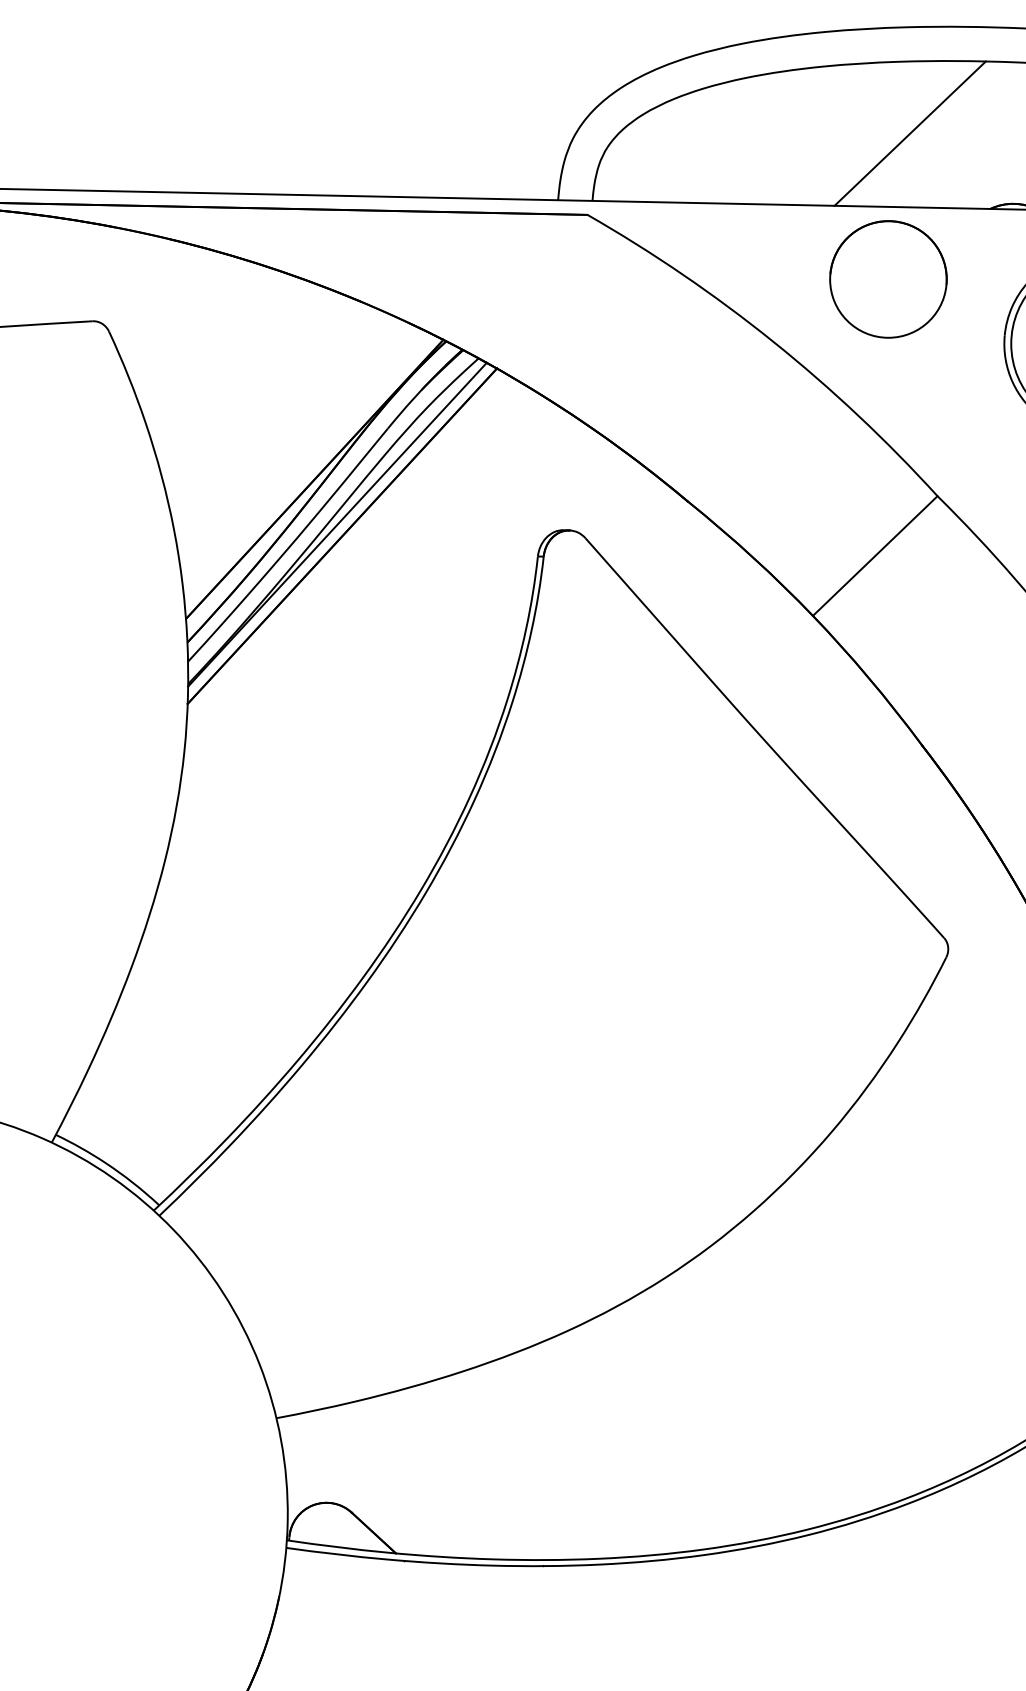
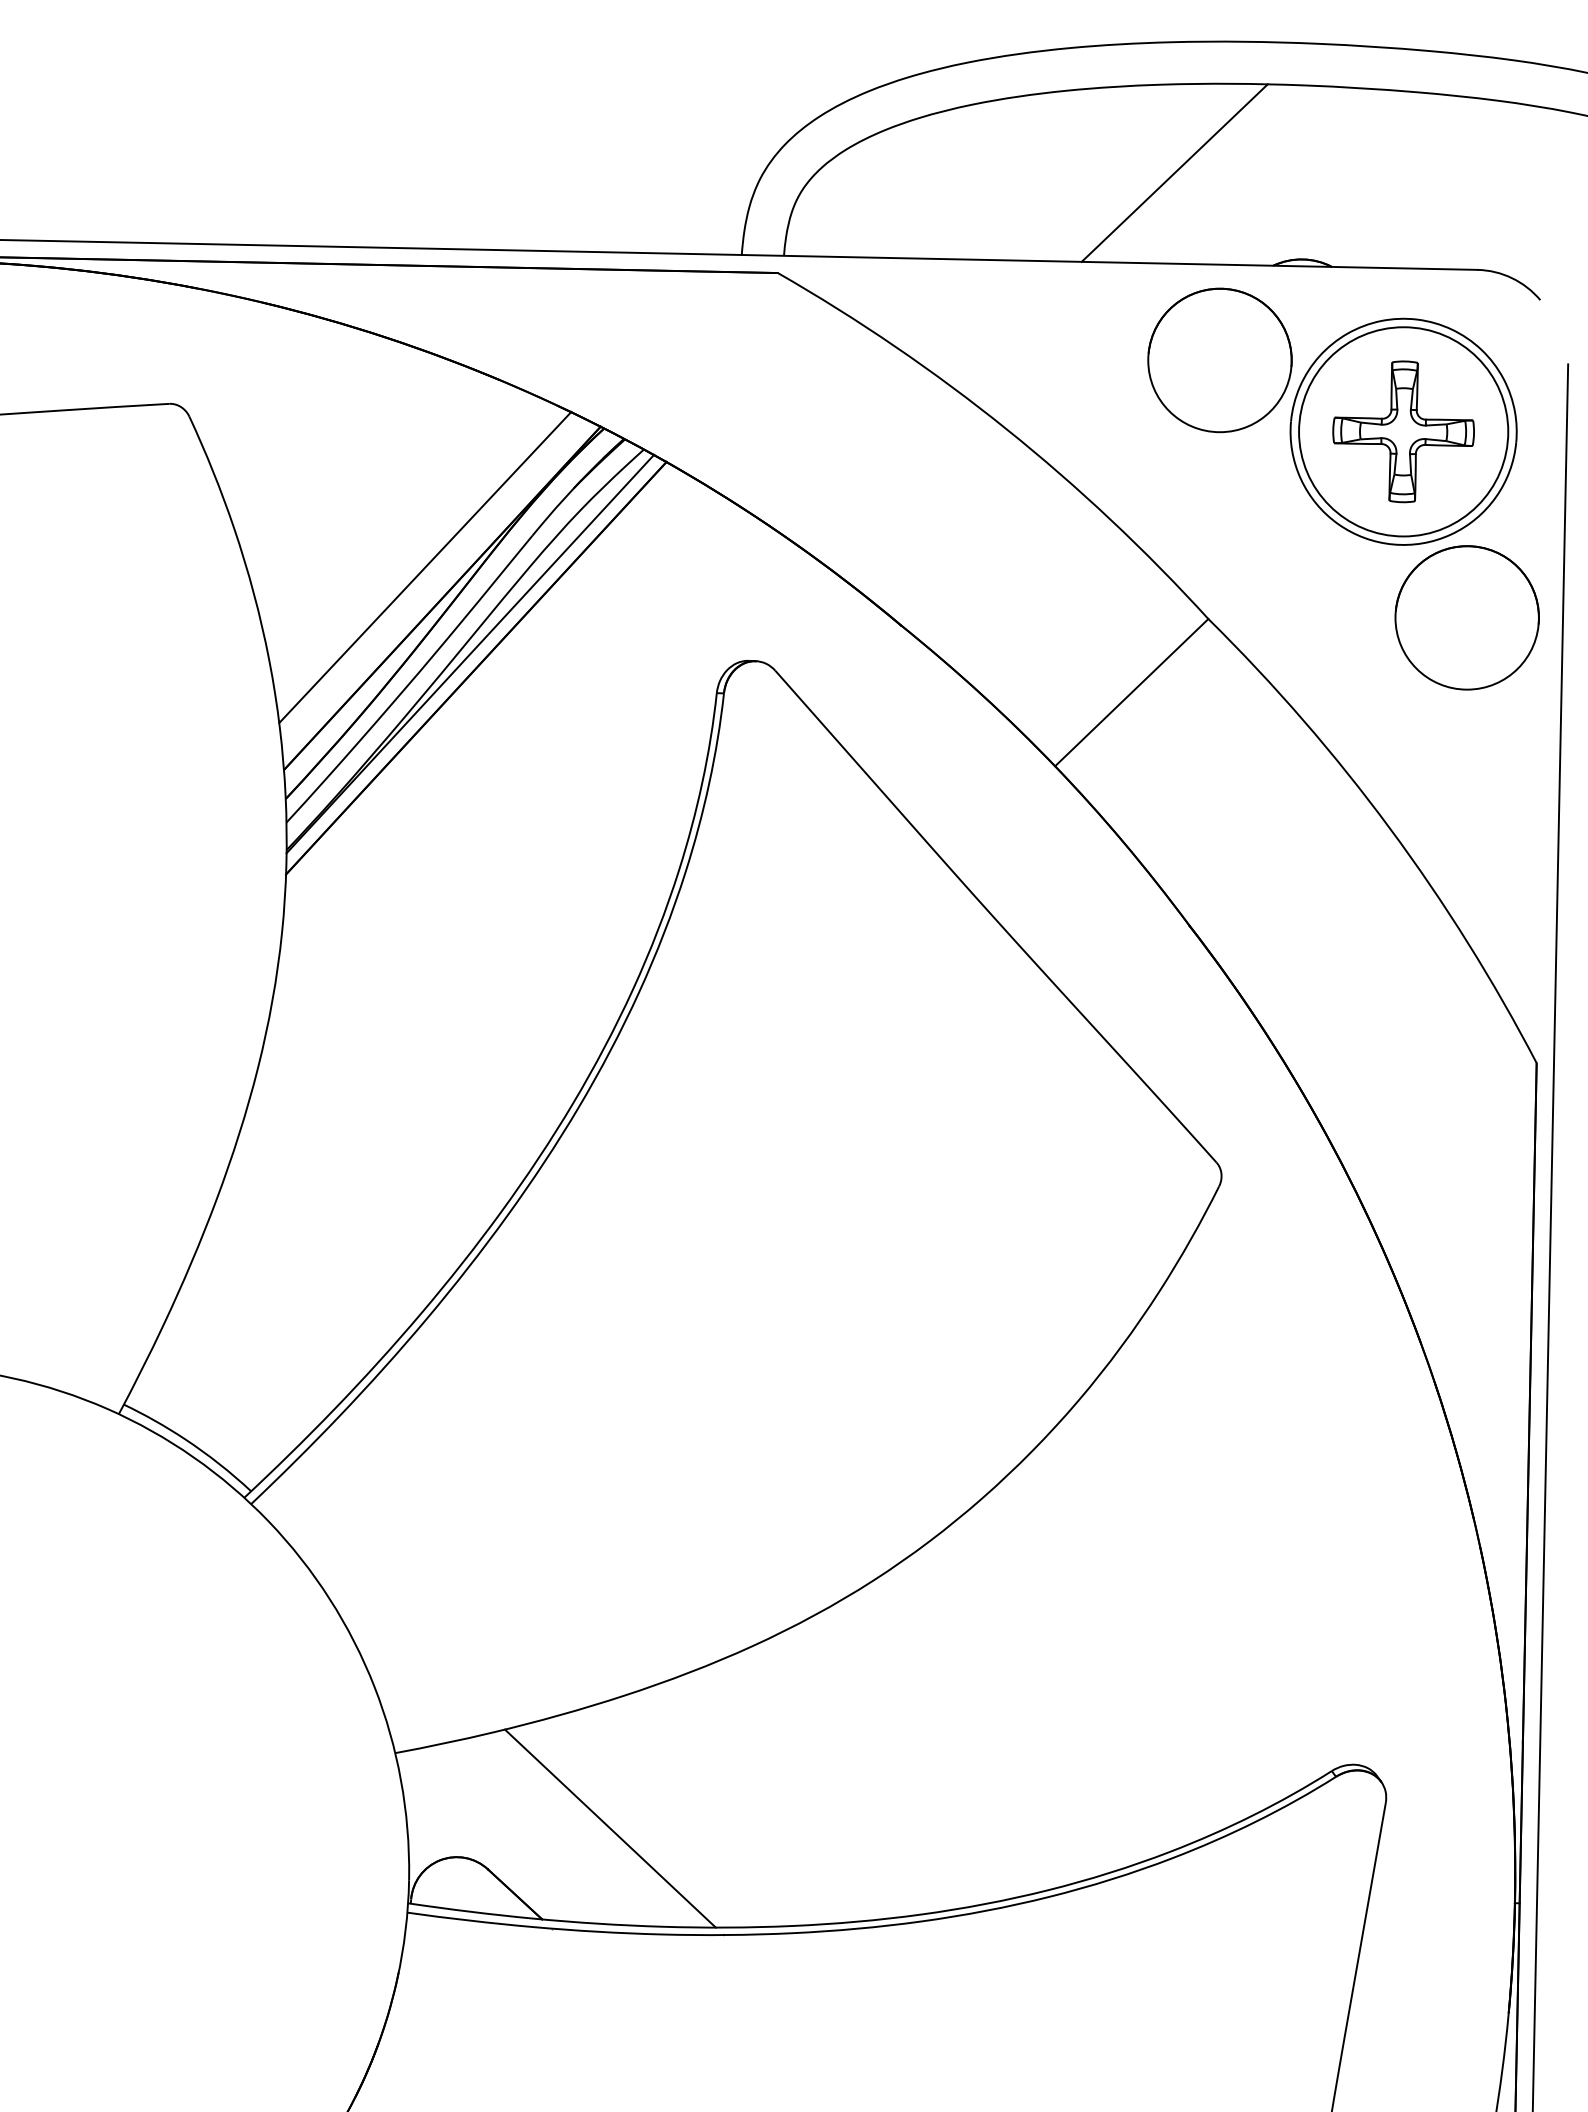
part: (888, 279) -> (1219, 360), moved
line: (301, 454) -> (425, 567), added
line: (450, 1479) -> (609, 1828), added

